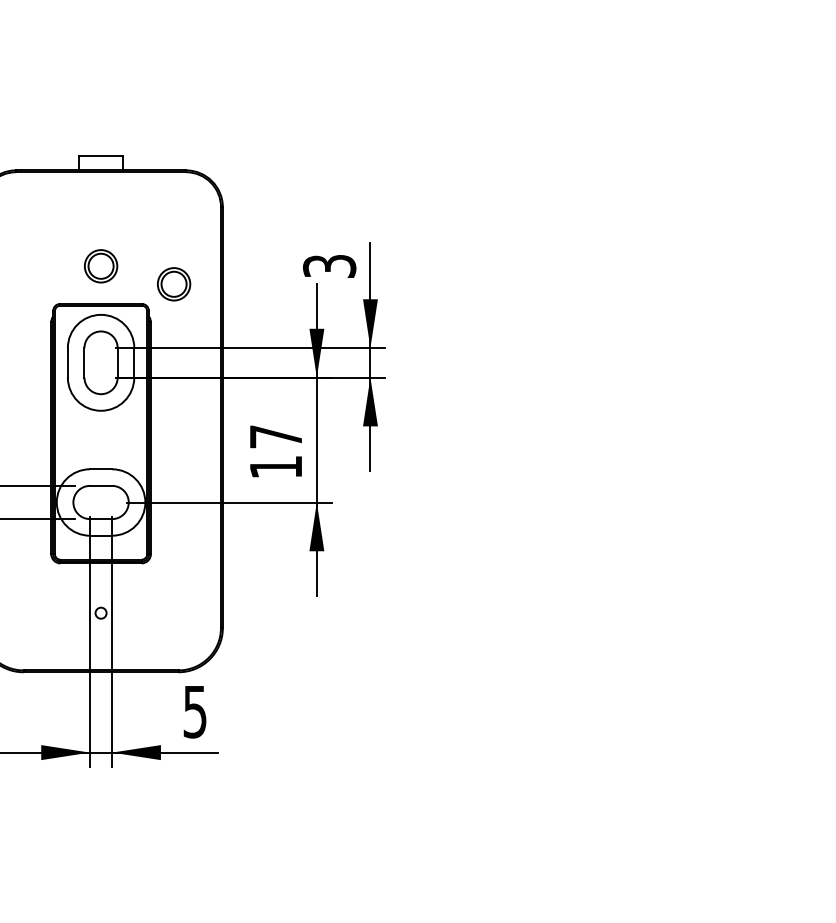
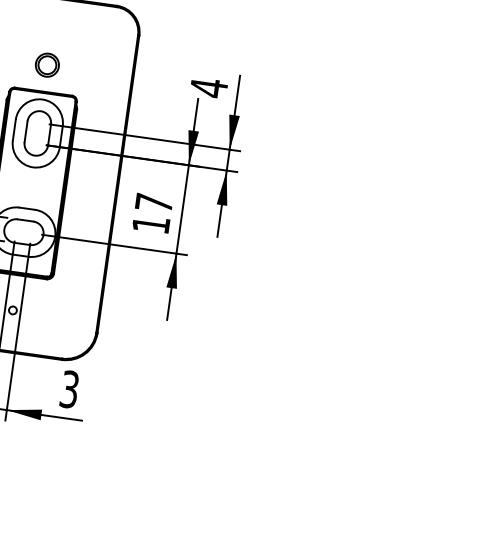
text: (329, 266) -> (208, 88), 3 -> 4
part: (174, 284) -> (97, 85), removed
text: (195, 711) -> (69, 389), 5 -> 3

